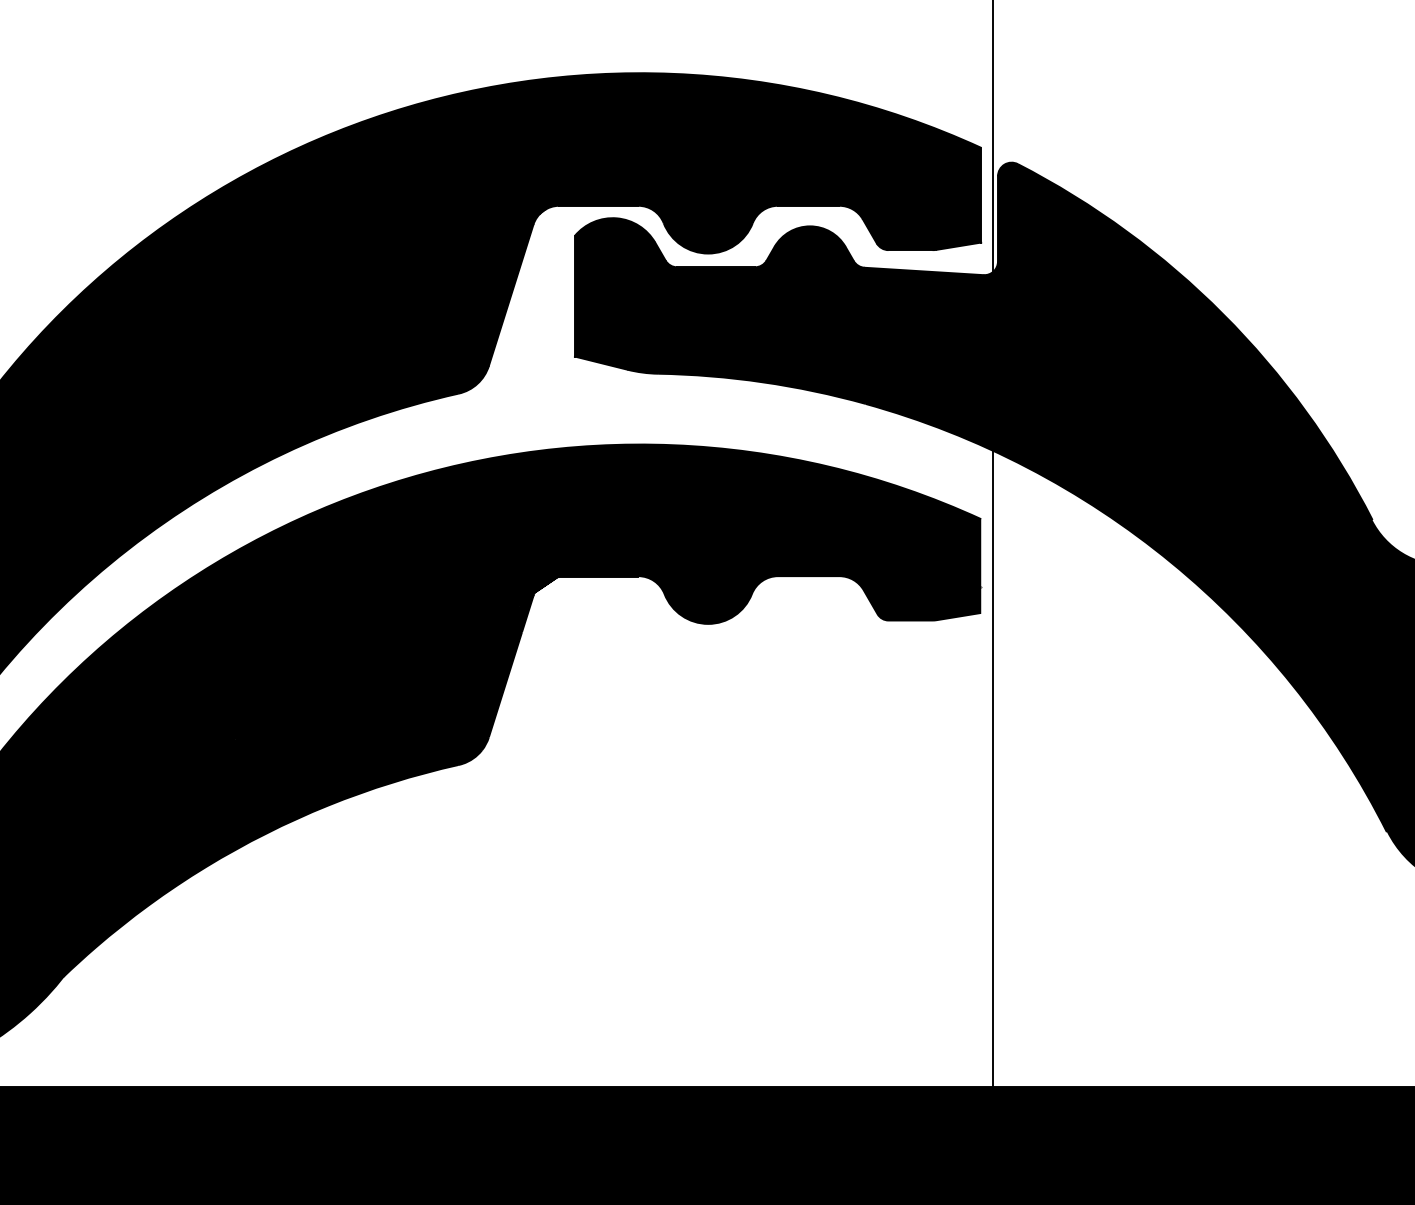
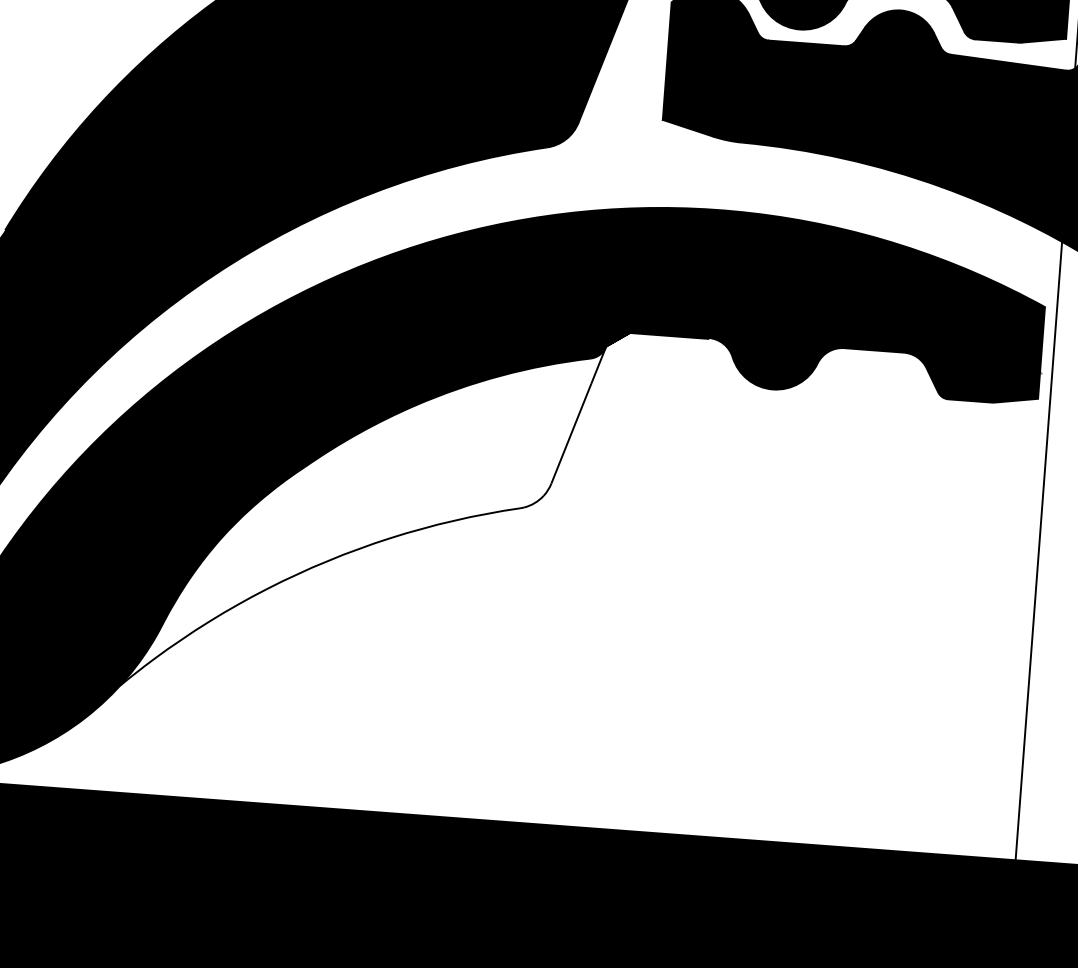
fill: (299, 785) -> (363, 516), removed

